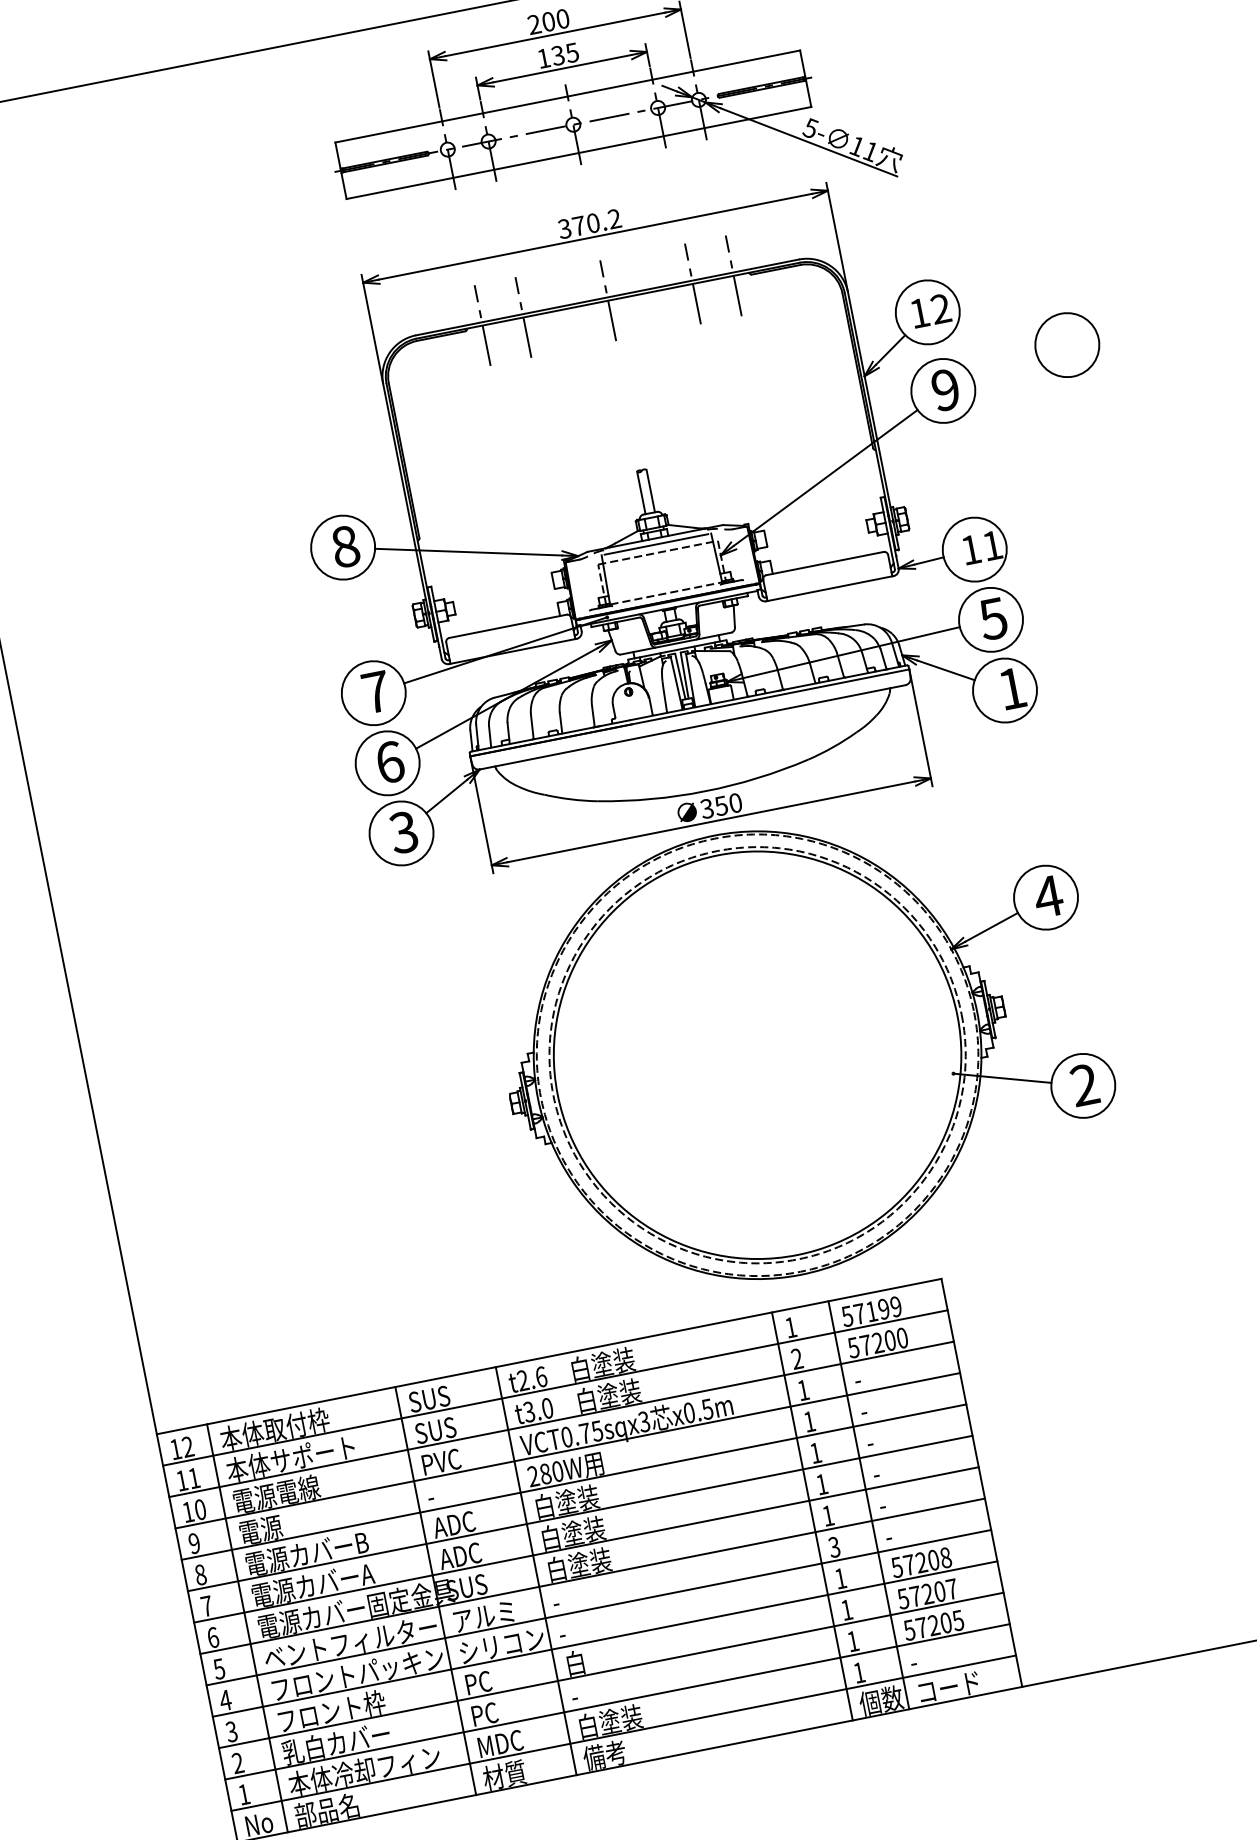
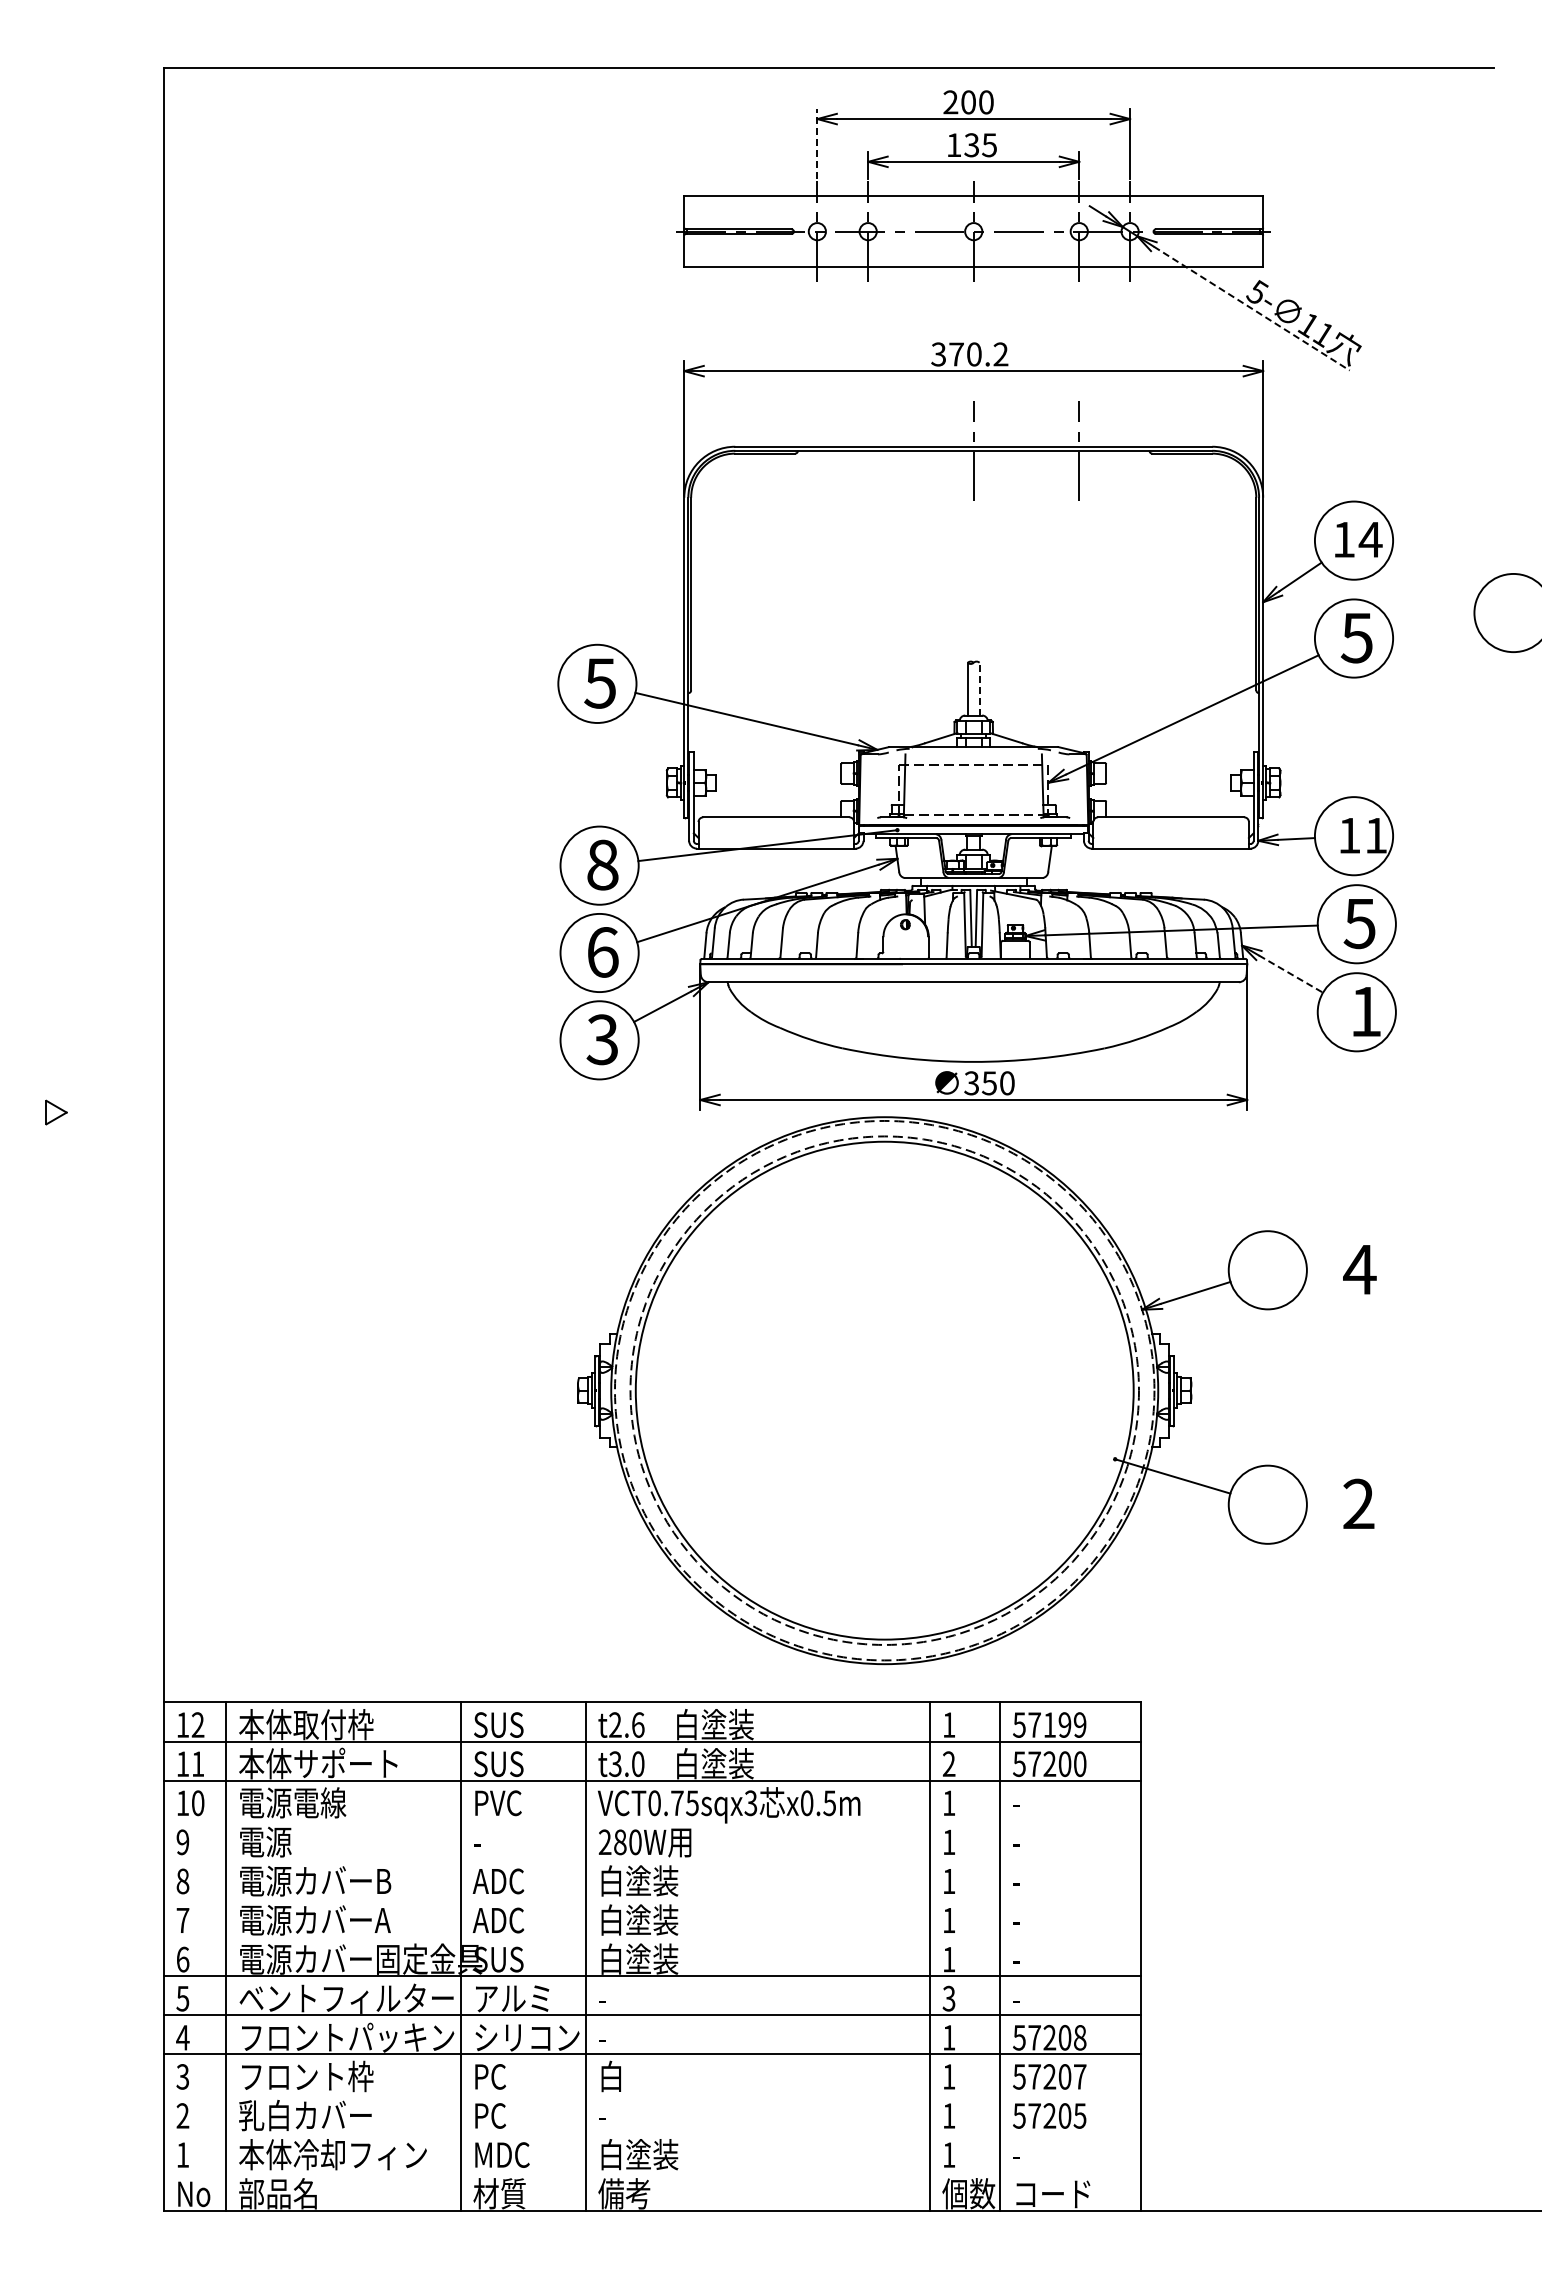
line: (433, 78) -> (817, 143), solid -> dashed
line: (808, 142) -> (1251, 308), solid -> dashed
line: (733, 275) -> (1130, 450), removed
text: (940, 308) -> (1370, 539), 12 -> 14
line: (523, 317) -> (868, 450), removed
line: (482, 325) -> (817, 450), removed
text: (945, 389) -> (1356, 637), 9 -> 5
line: (650, 490) -> (979, 688), solid -> dashed
line: (656, 544) -> (973, 754), removed
text: (345, 546) -> (600, 683), 8 -> 5
line: (946, 670) -> (1291, 974), solid -> dashed
text: (375, 691) -> (602, 864), 7 -> 8
part: (803, 1045) -> (942, 1390), moved
line: (567, 1450) -> (652, 1819), removed
line: (574, 1481) -> (652, 1858), removed
line: (580, 1513) -> (652, 1897), removed
line: (586, 1544) -> (652, 1936), removed
line: (611, 1670) -> (652, 2093), removed
line: (617, 1701) -> (652, 2132), removed
line: (623, 1733) -> (652, 2171), removed

